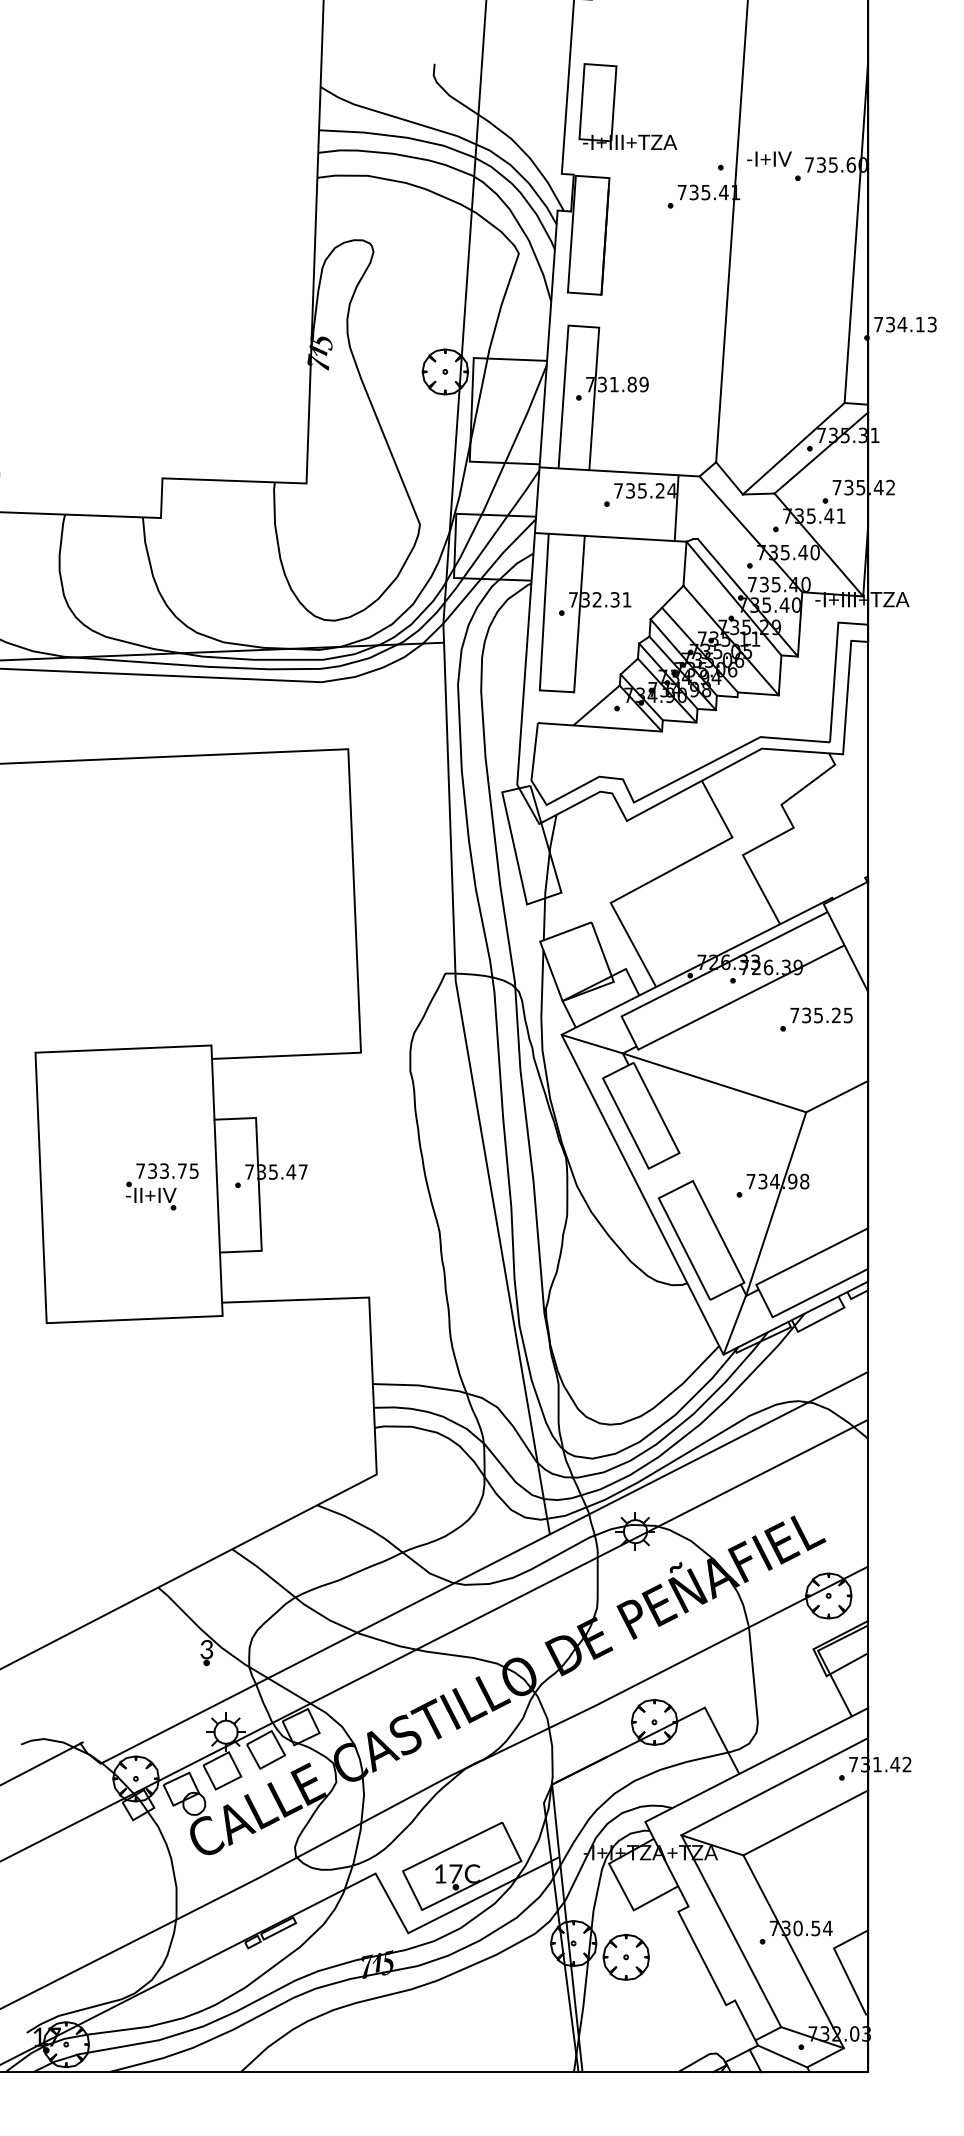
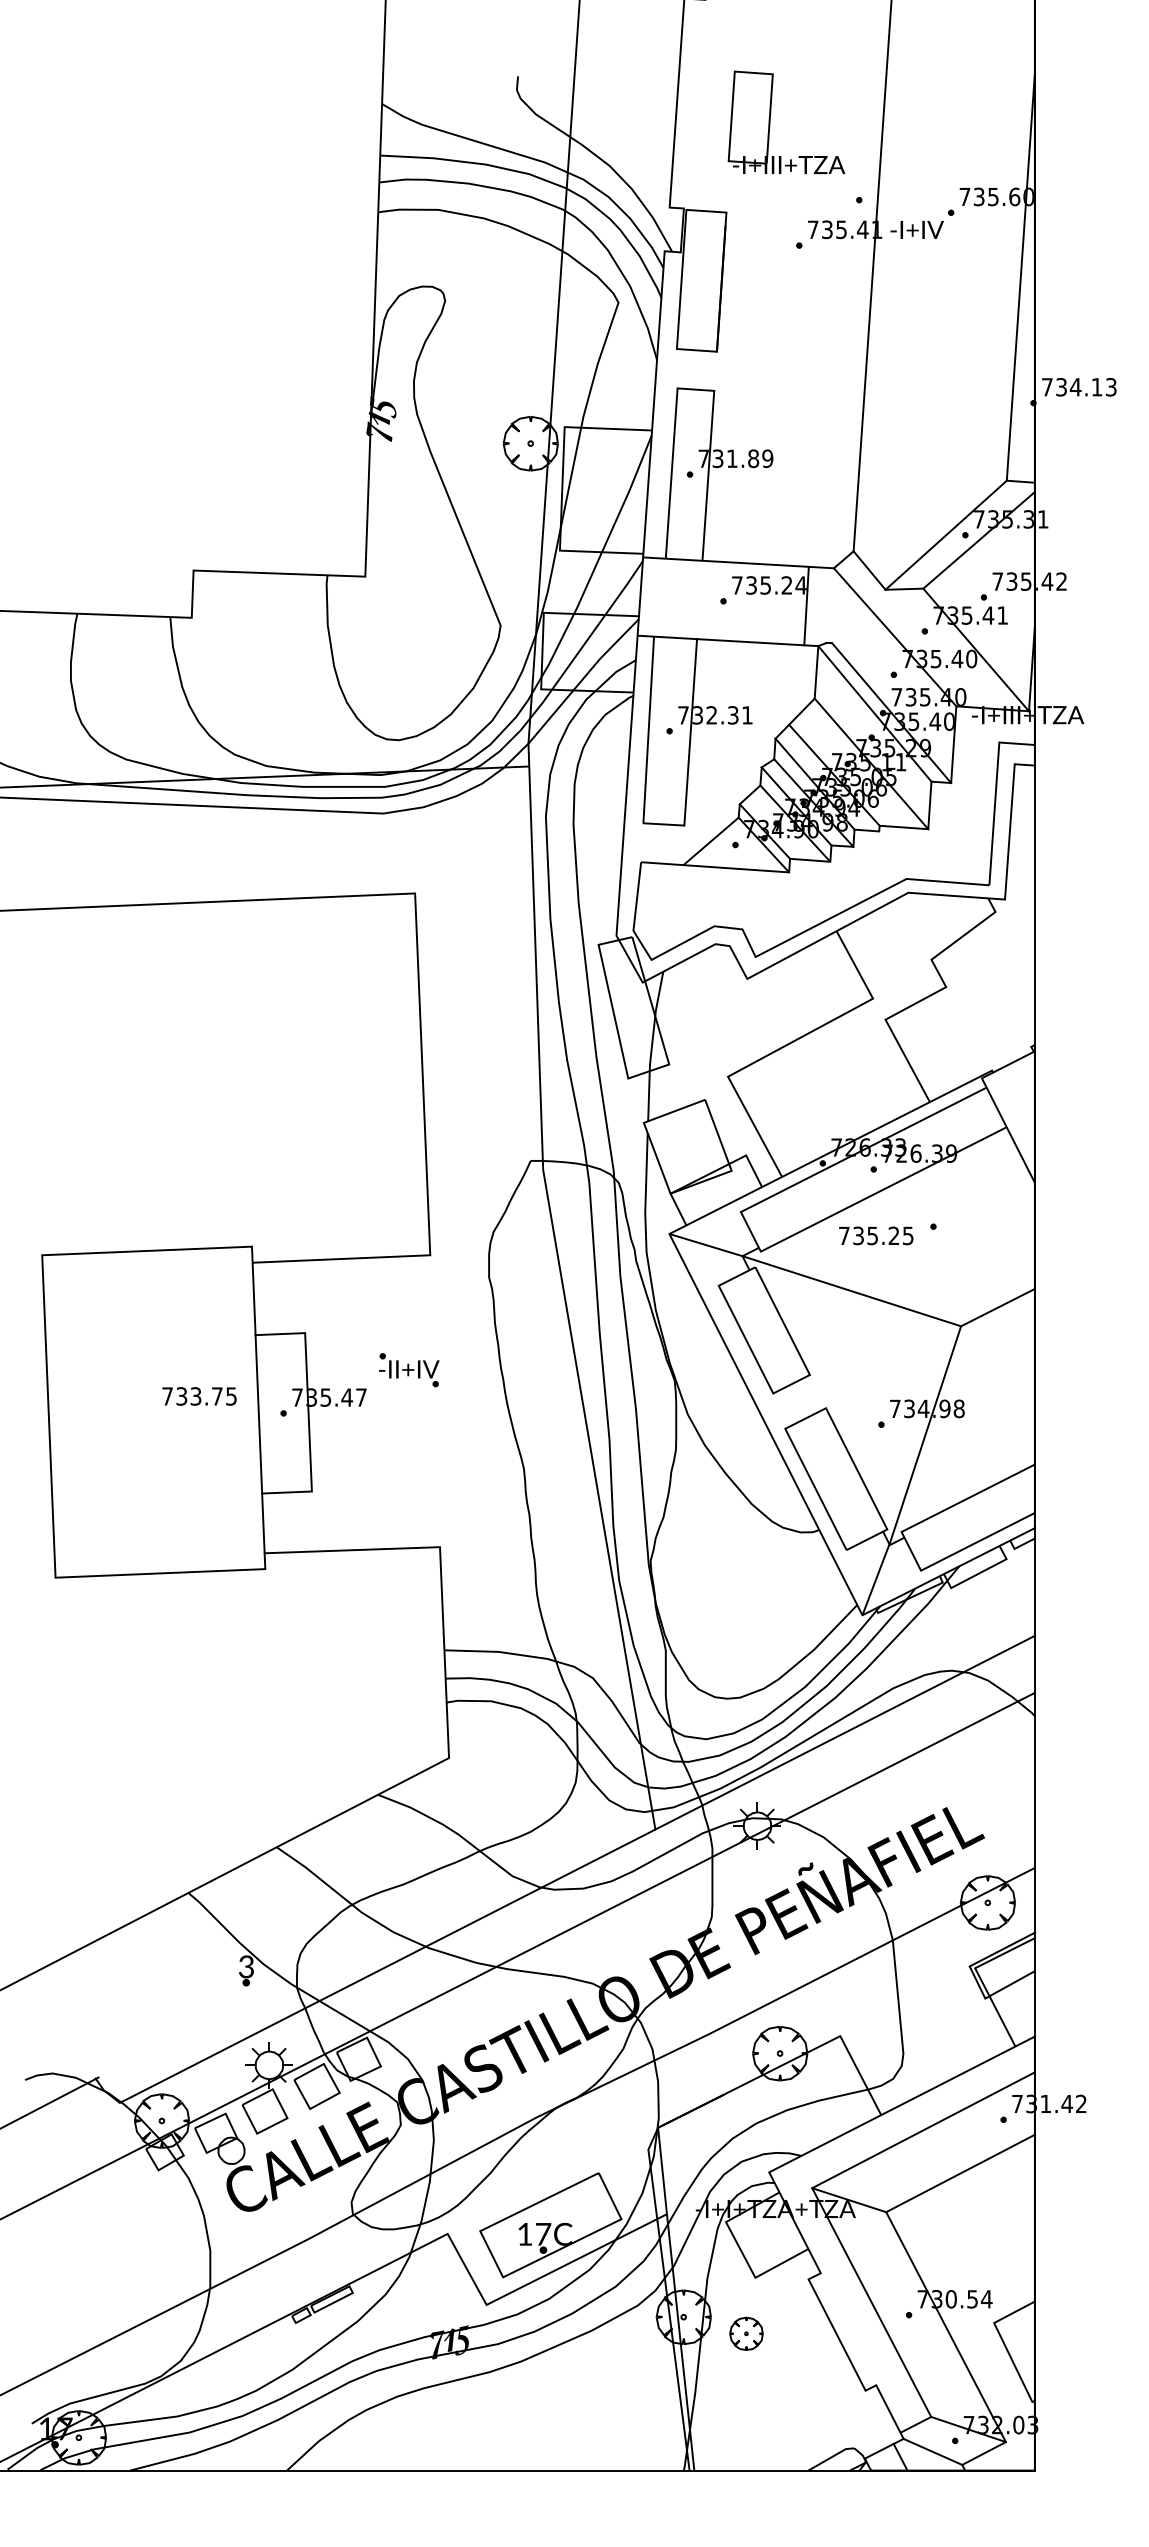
part: (614, 105) -> (770, 121), moved
text: (768, 158) -> (916, 229), moved
text: (821, 1015) -> (876, 1235), moved
part: (151, 1196) -> (409, 1370), moved
part: (626, 1957) -> (746, 2333), size x0.6

